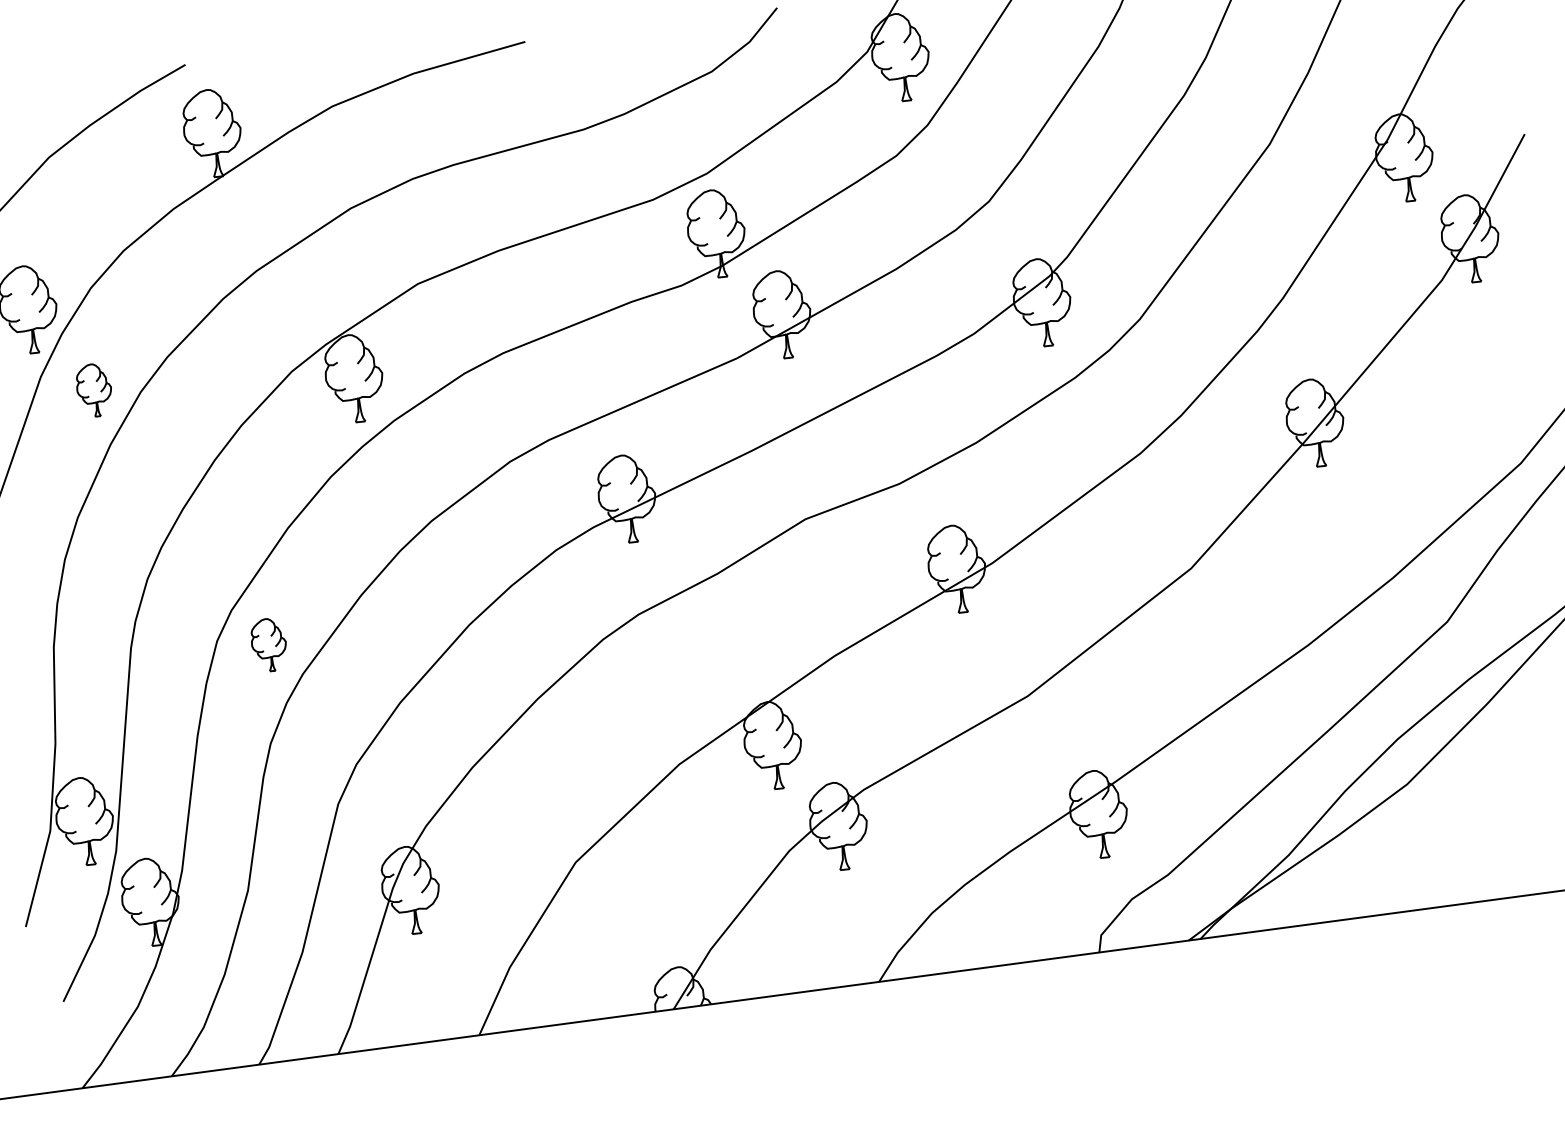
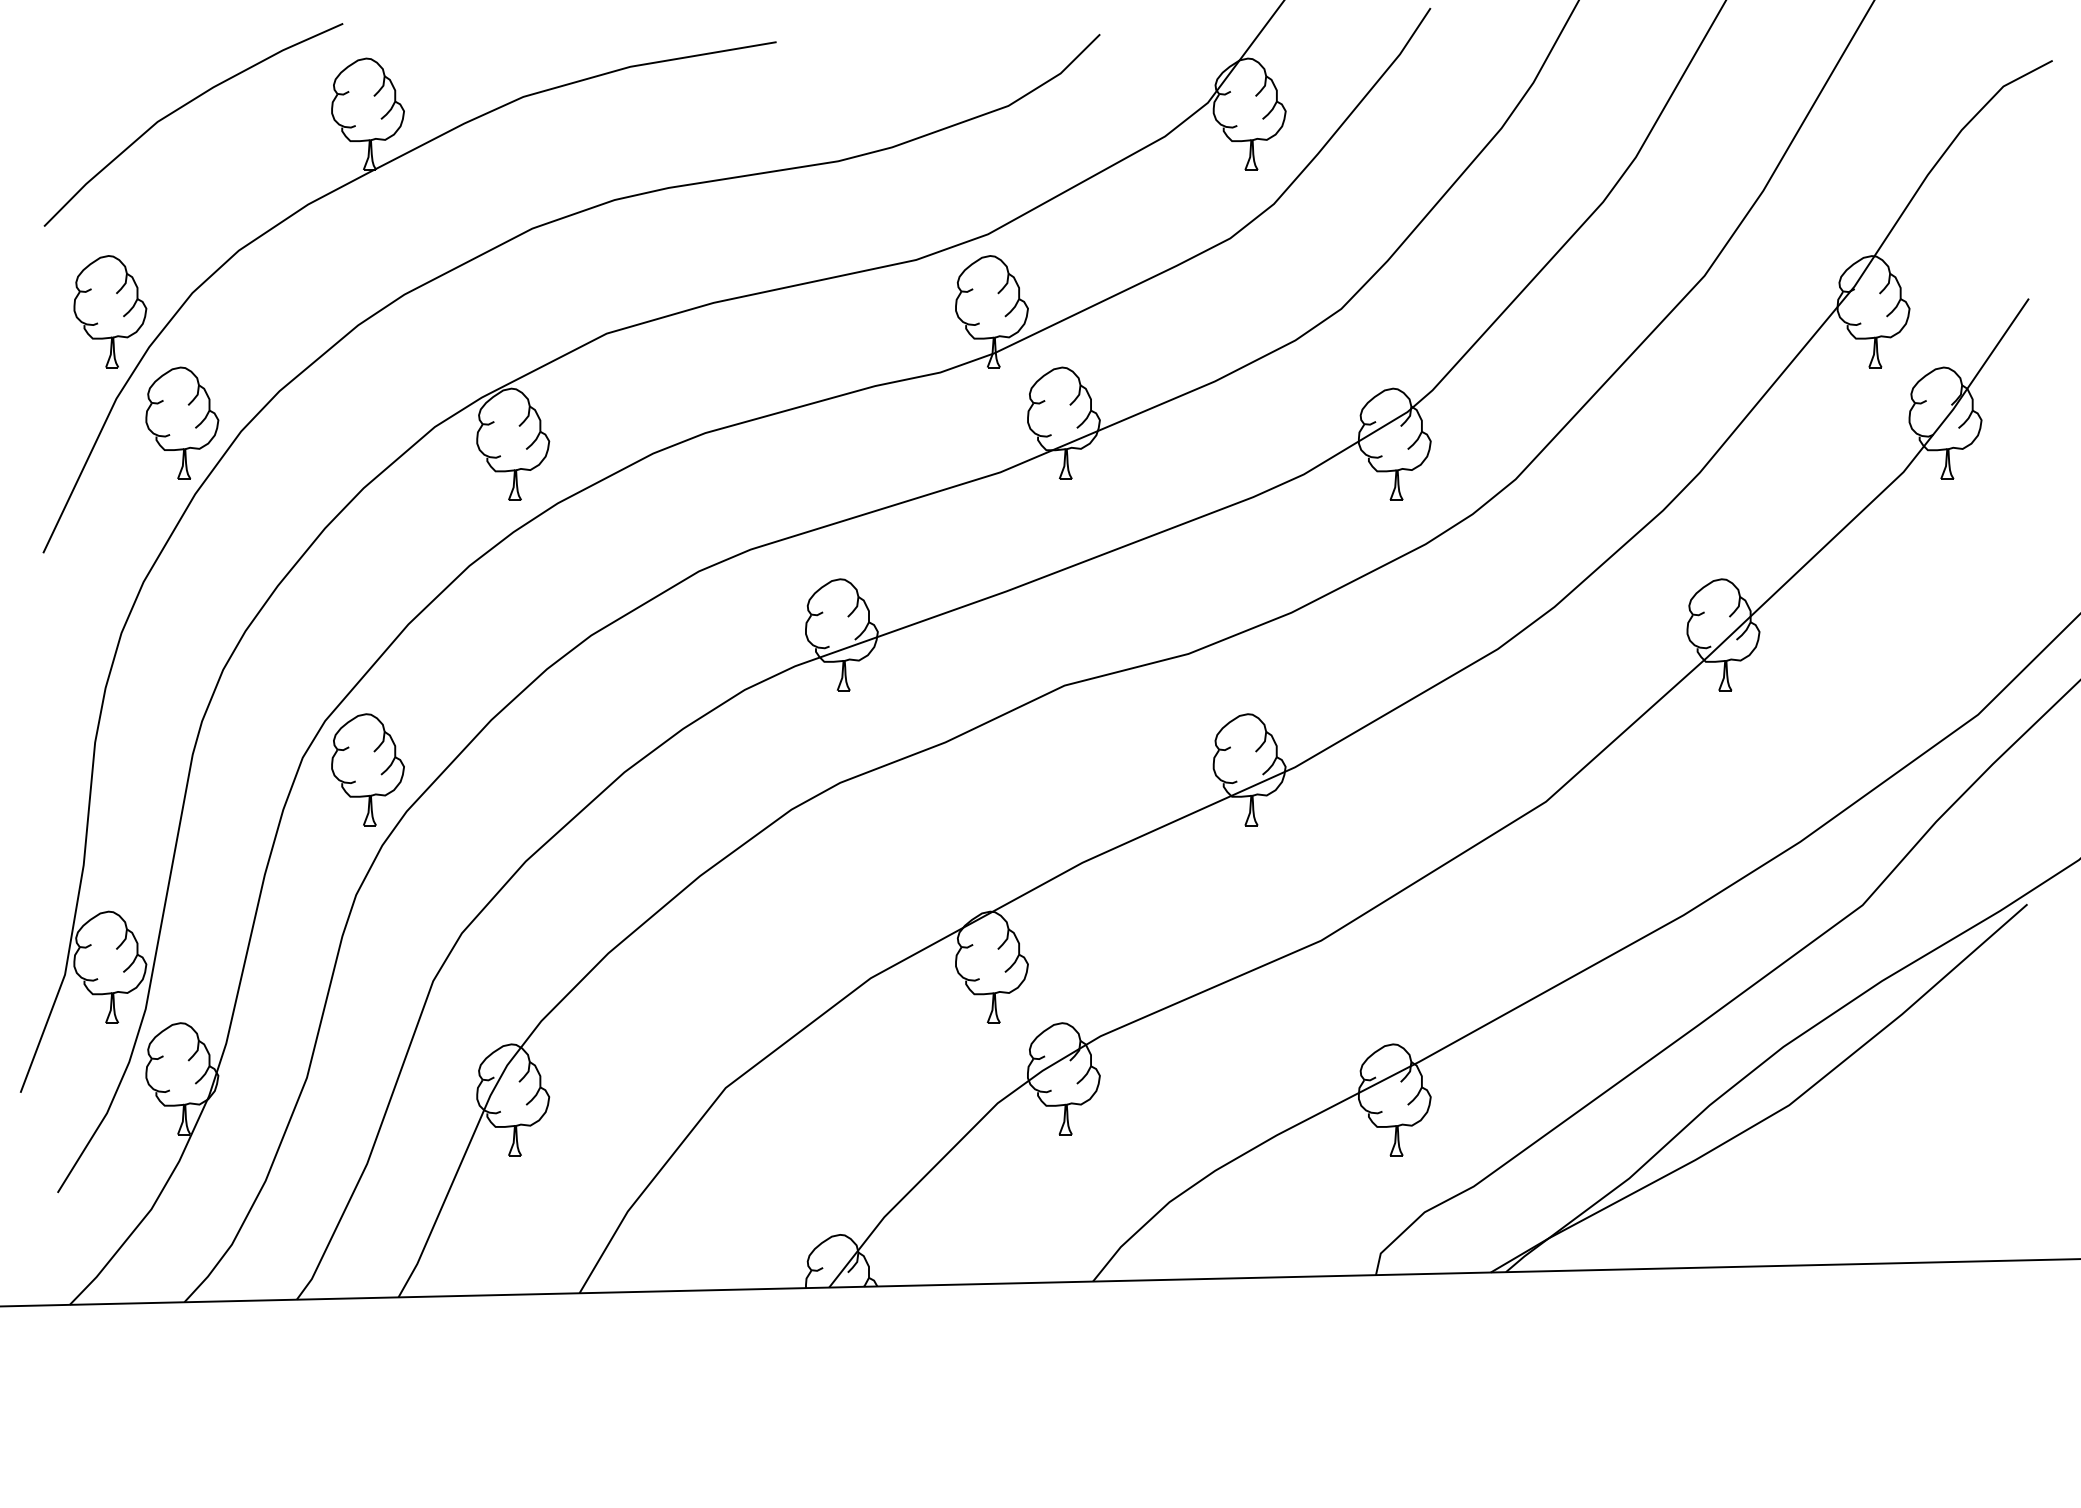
part: (94, 389) -> (182, 422), size x1.67
part: (268, 644) -> (367, 769), size x1.67

